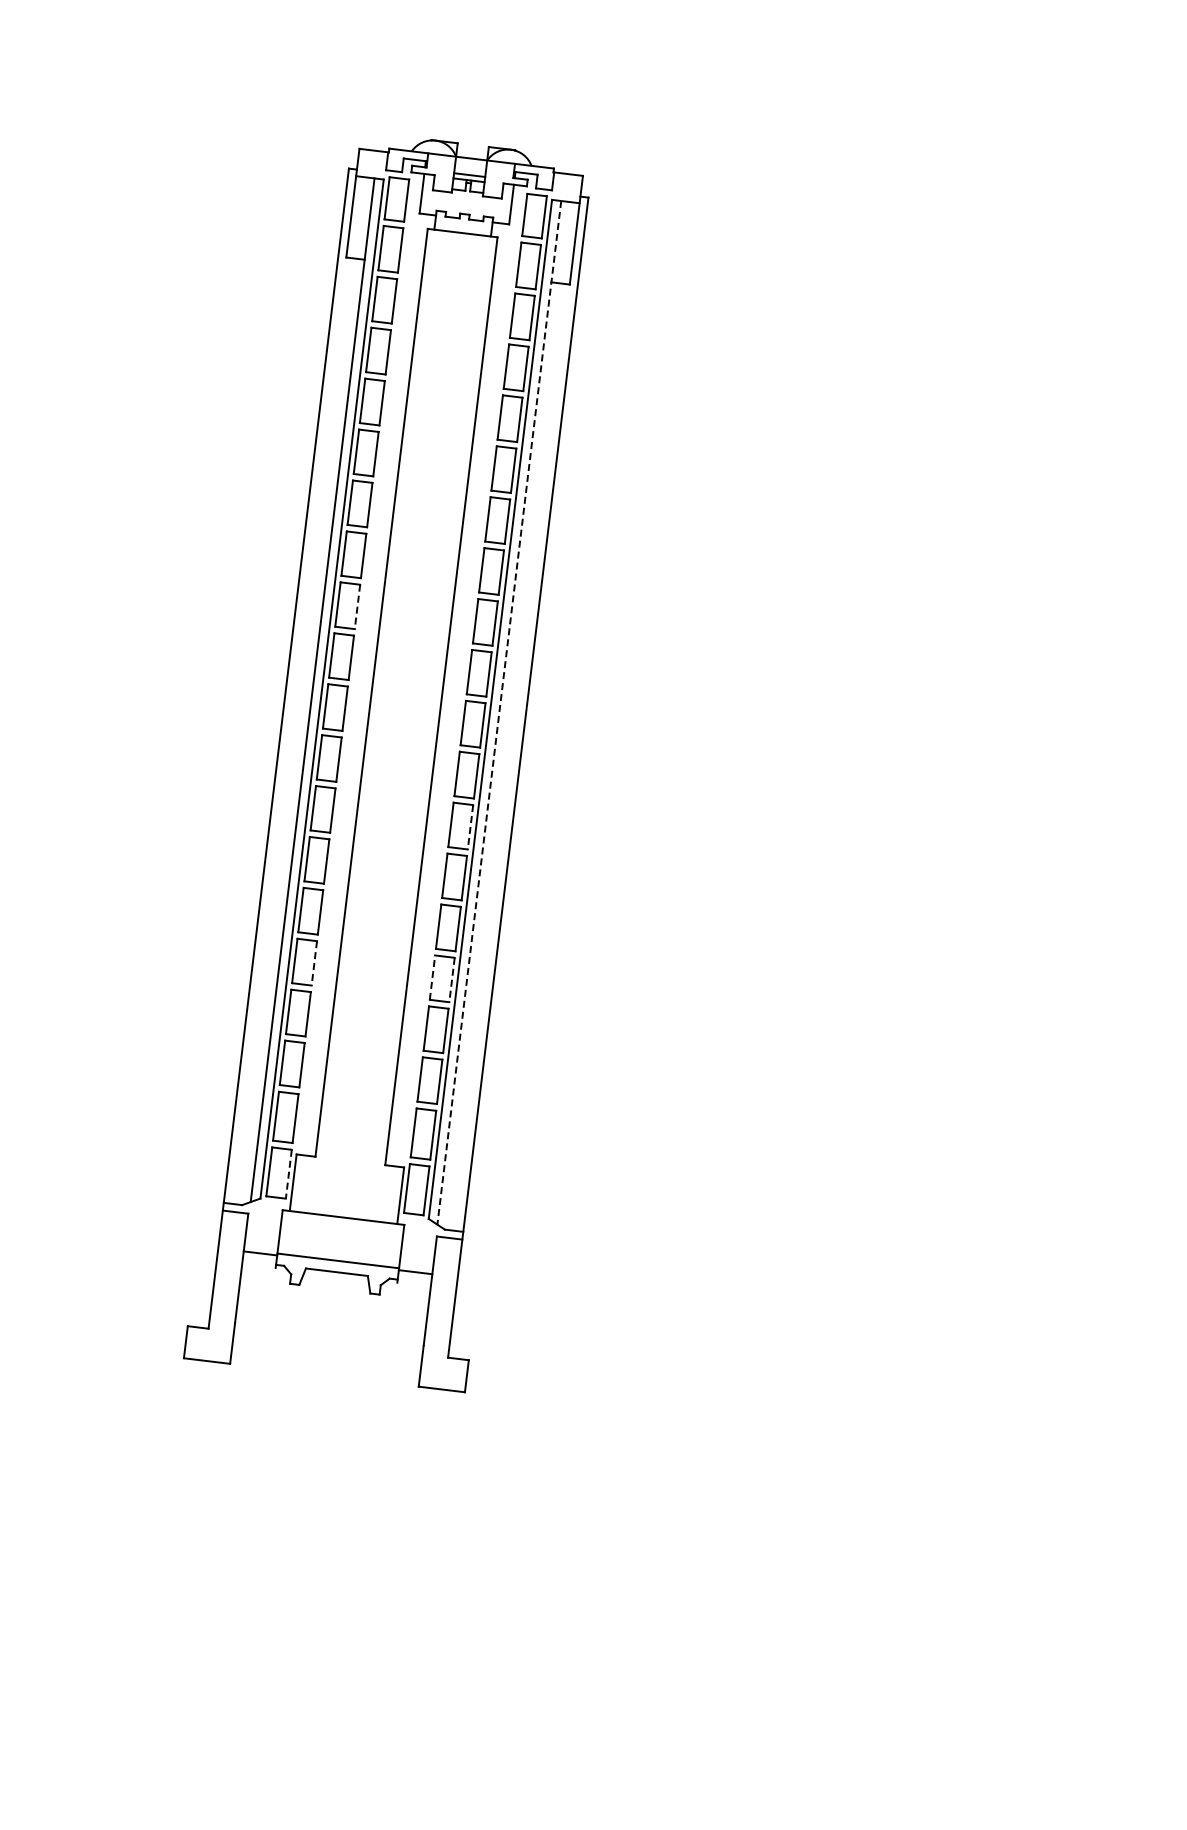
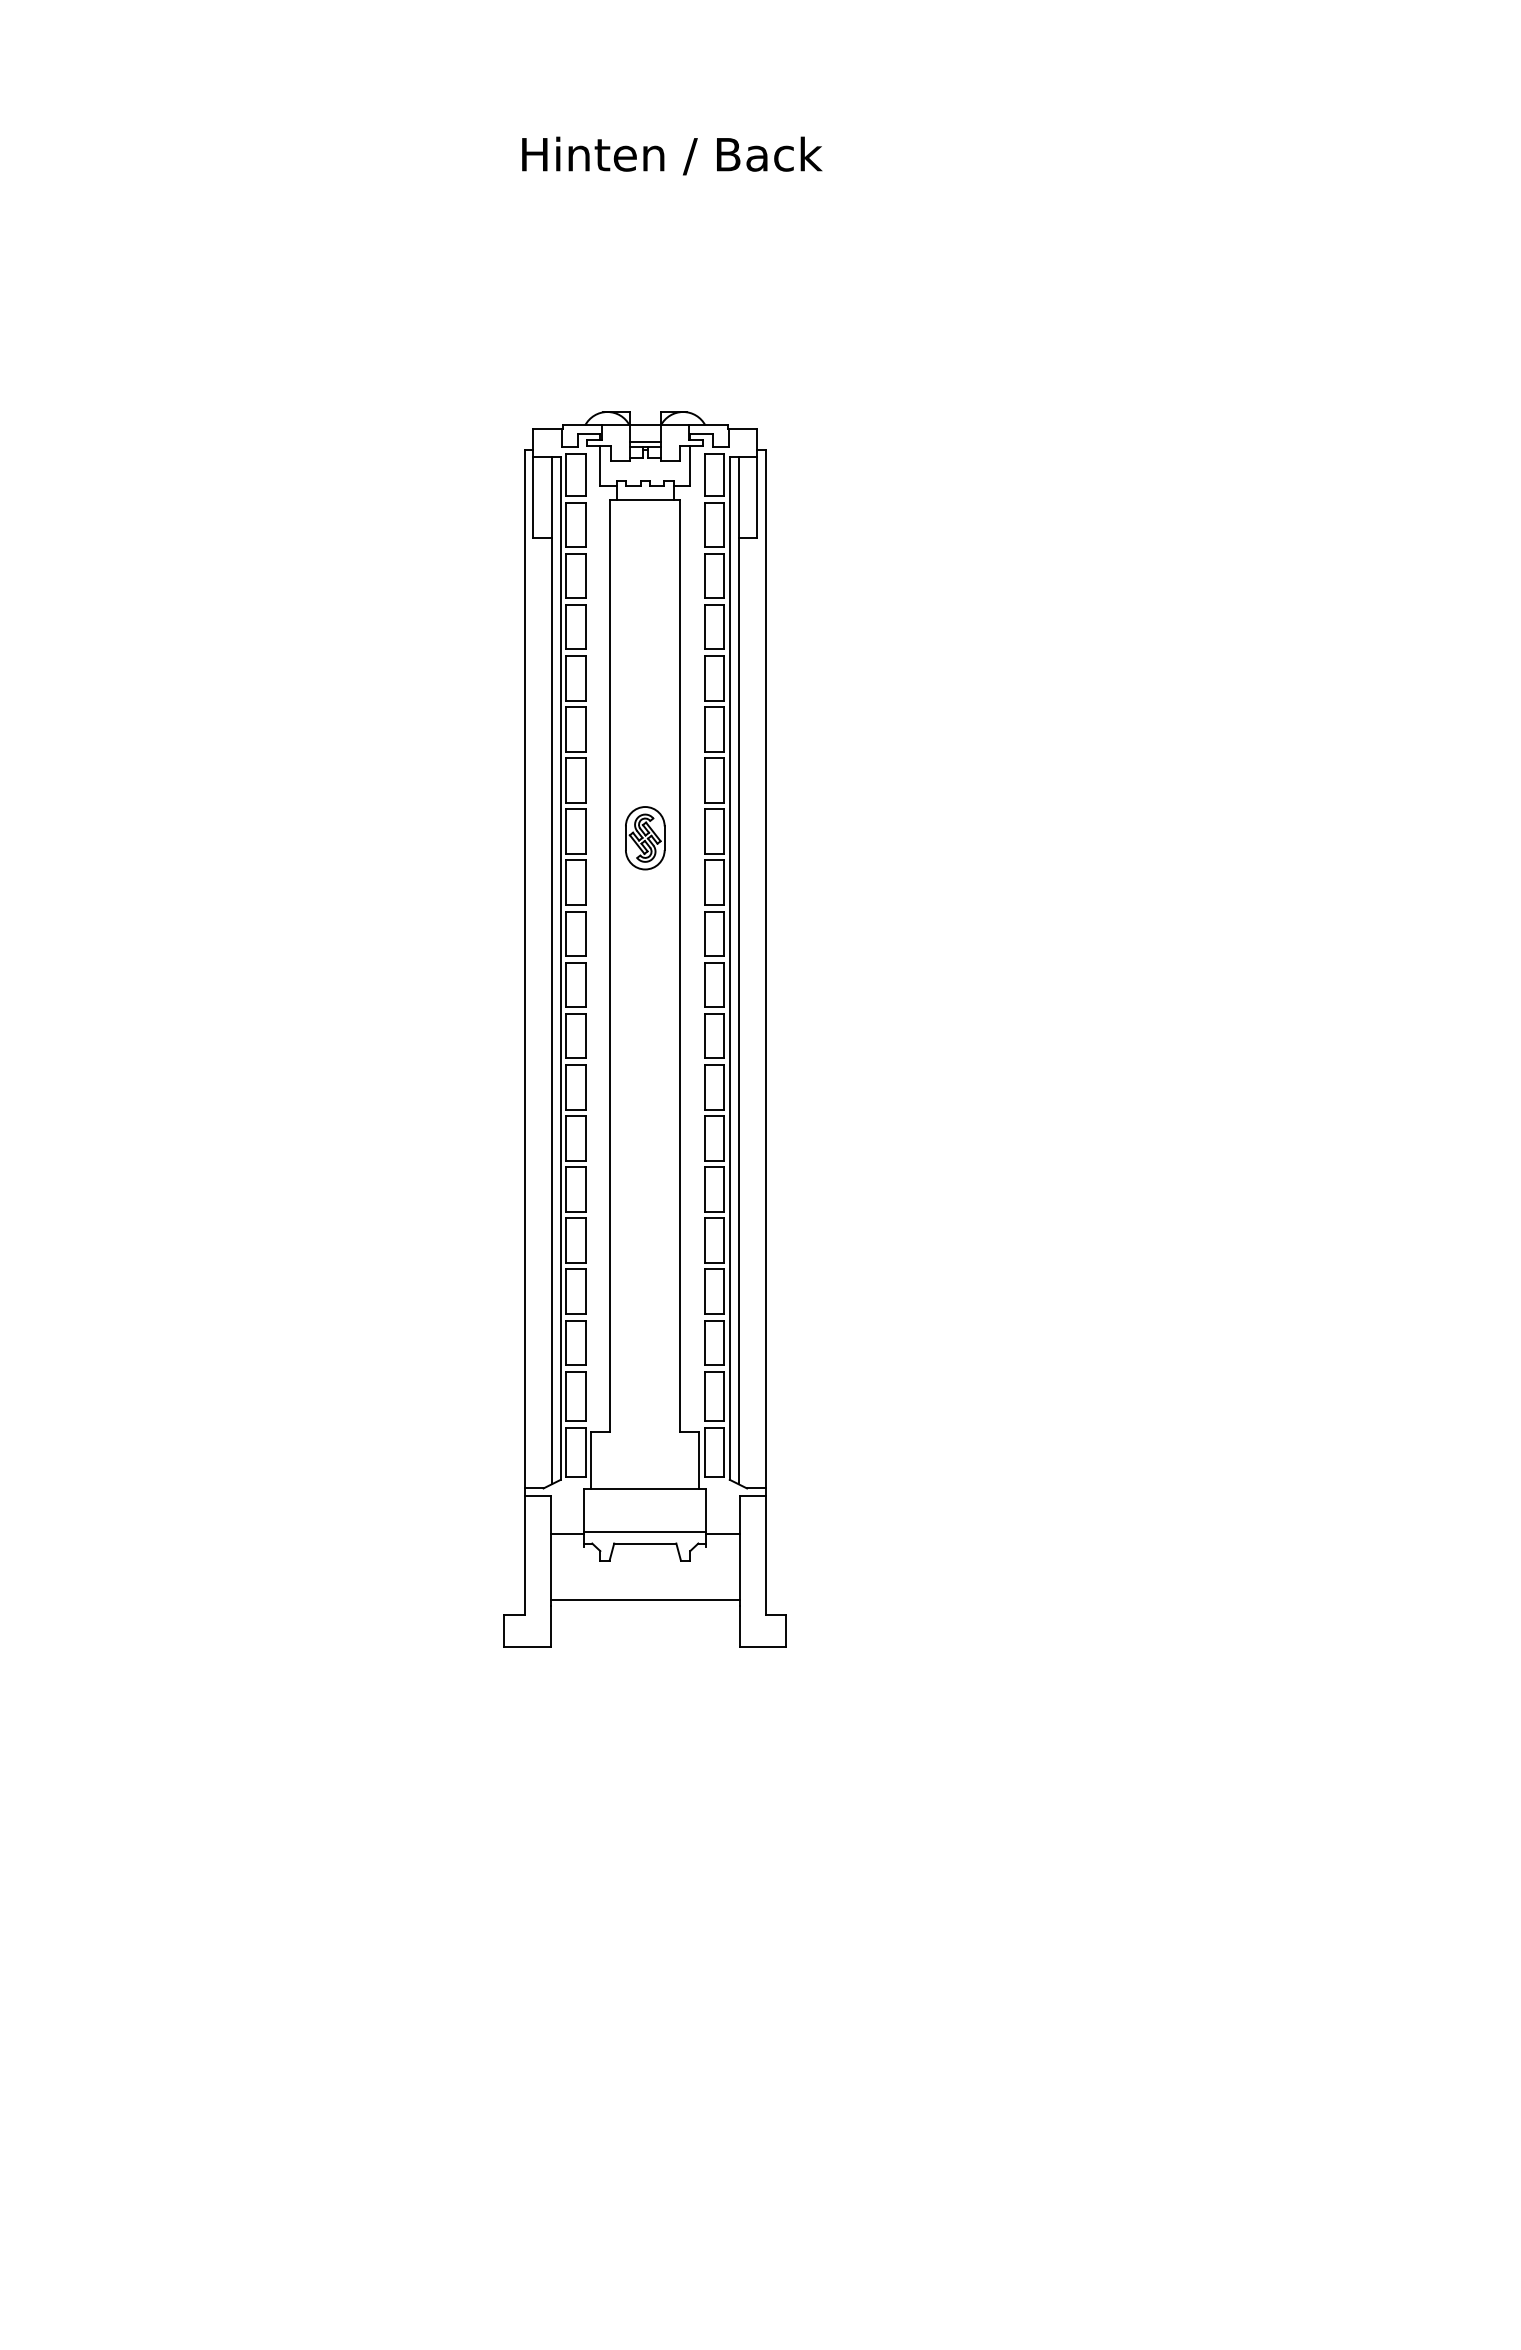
part: (422, 570) -> (645, 838), added
line: (356, 607) -> (585, 883), dashed -> solid
line: (499, 712) -> (739, 970), dashed -> solid
line: (470, 827) -> (724, 1087), dashed -> solid
line: (313, 964) -> (585, 1241), dashed -> solid
line: (432, 977) -> (704, 1240), dashed -> solid
line: (452, 980) -> (724, 1241), dashed -> solid
line: (288, 1174) -> (585, 1452), dashed -> solid
line: (329, 1328) -> (644, 1600), added

